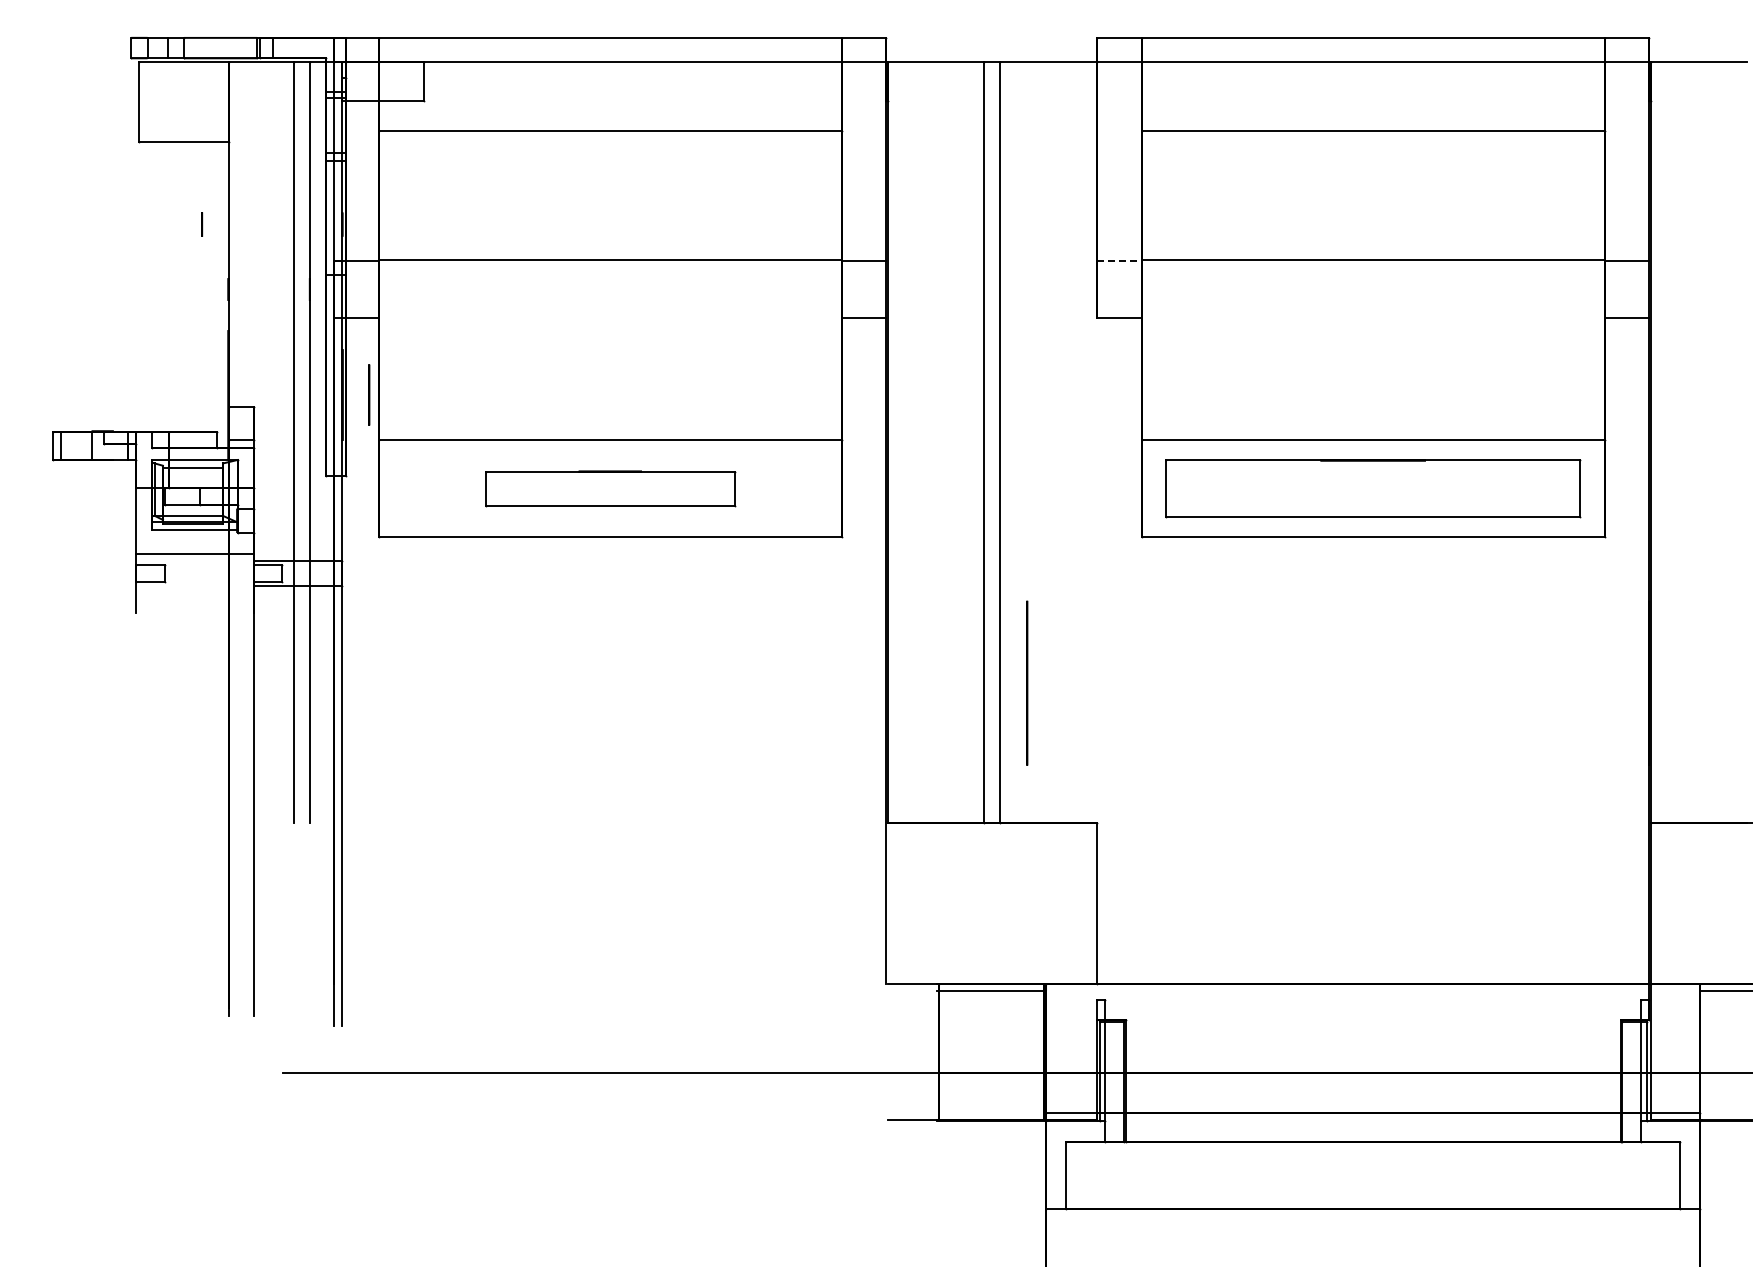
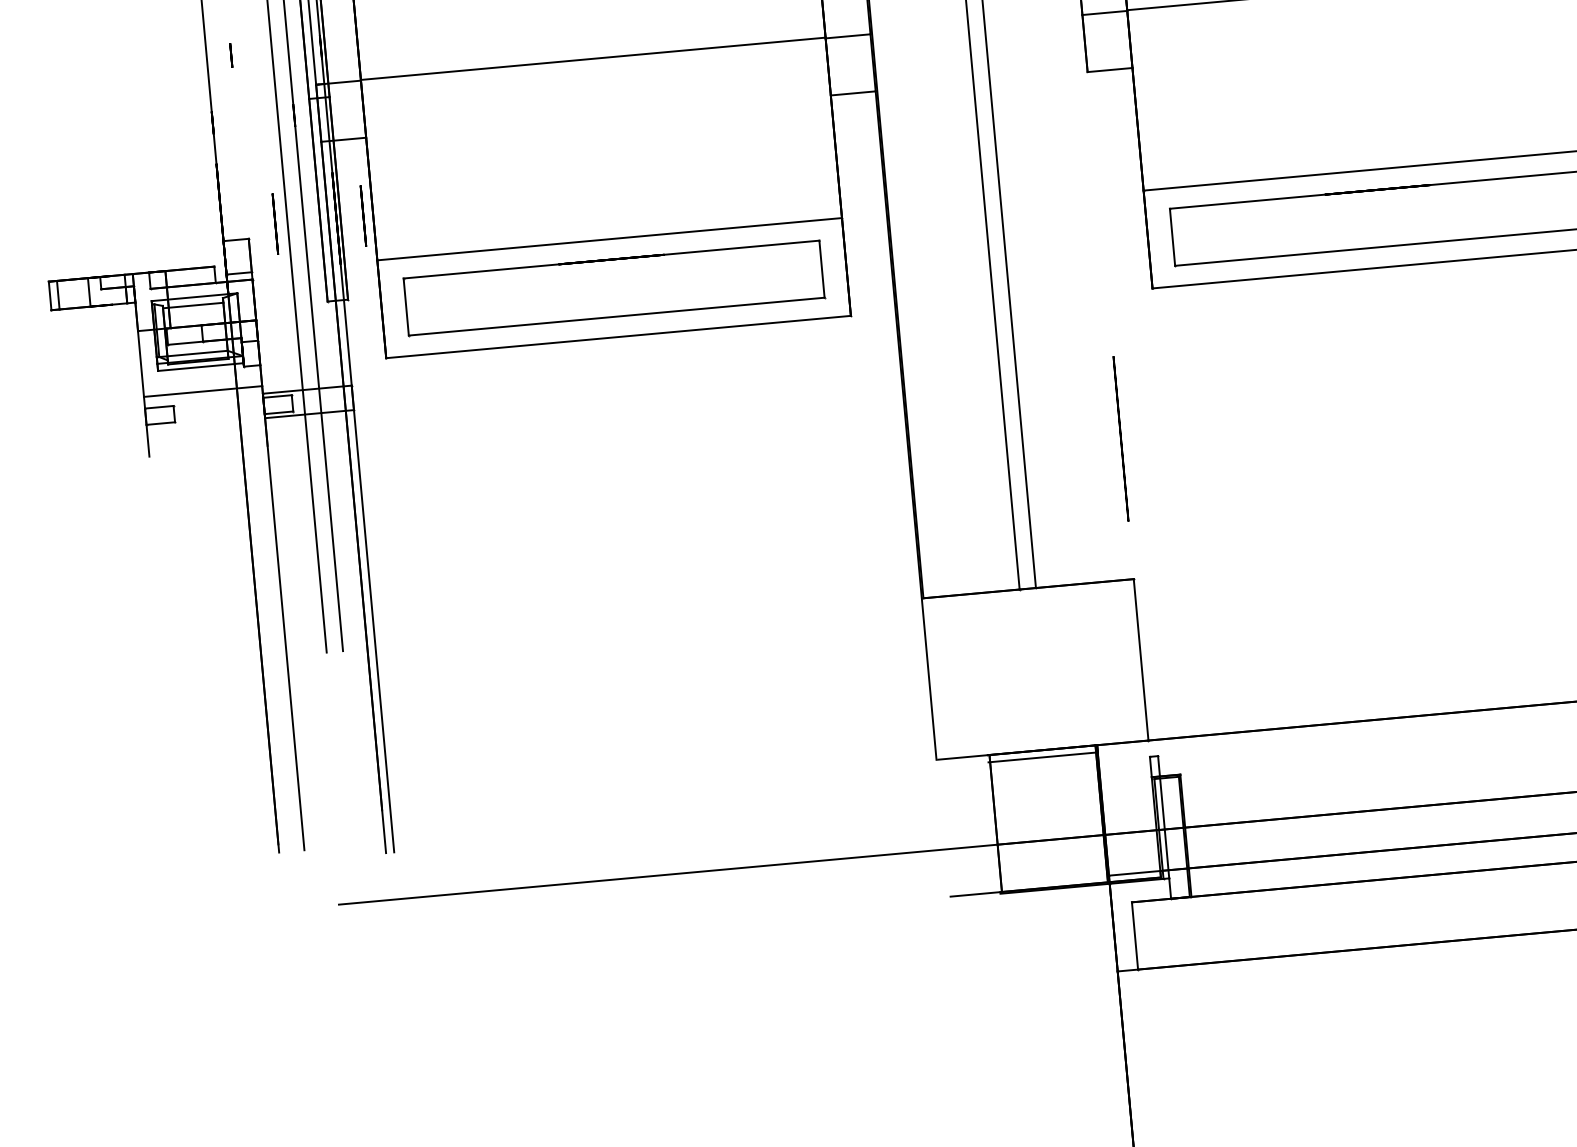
line: (202, 224) -> (231, 55), moved
line: (1120, 261) -> (1105, 13), dashed -> solid
line: (281, 394) -> (275, 223), added
part: (610, 488) -> (614, 287), size x1.67
circle: (1027, 682) -> (1121, 438), moved

